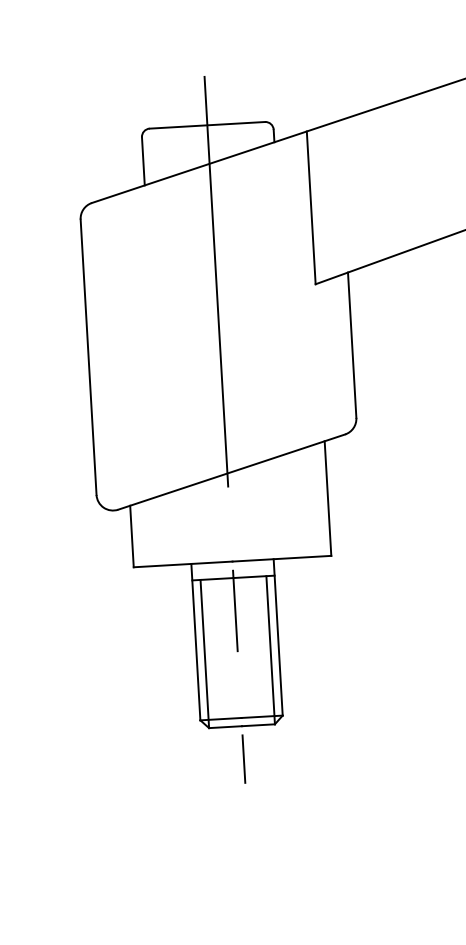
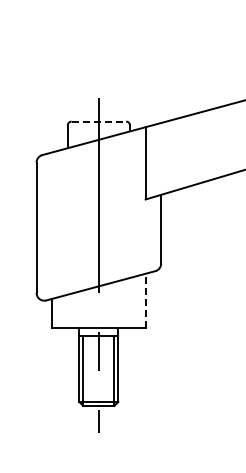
line: (208, 125) -> (99, 121), solid -> dashed
line: (327, 497) -> (145, 300), solid -> dashed

